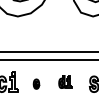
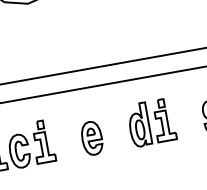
part: (65, 81) -> (151, 121), size x1.67
part: (36, 83) -> (91, 136), size x1.67

